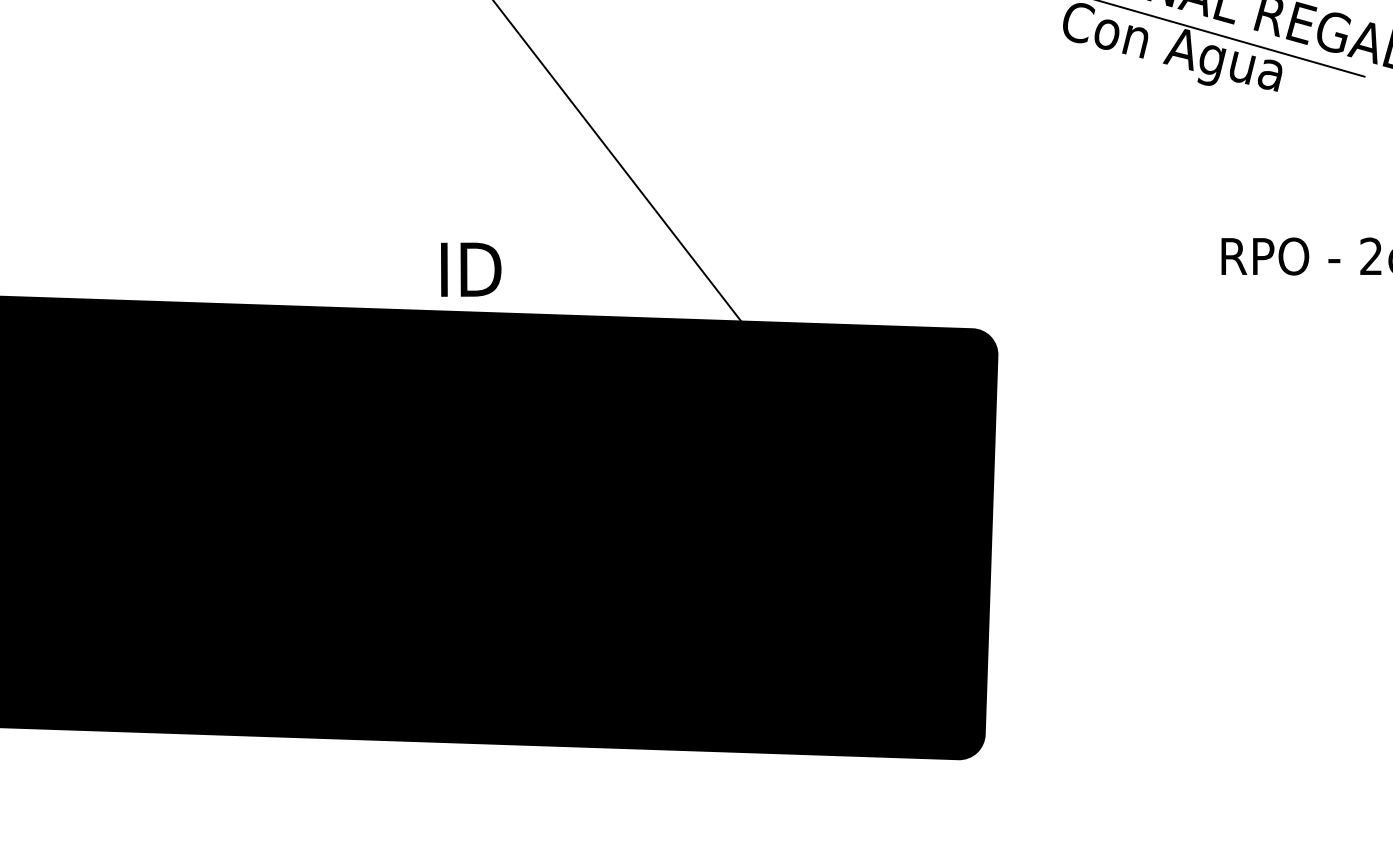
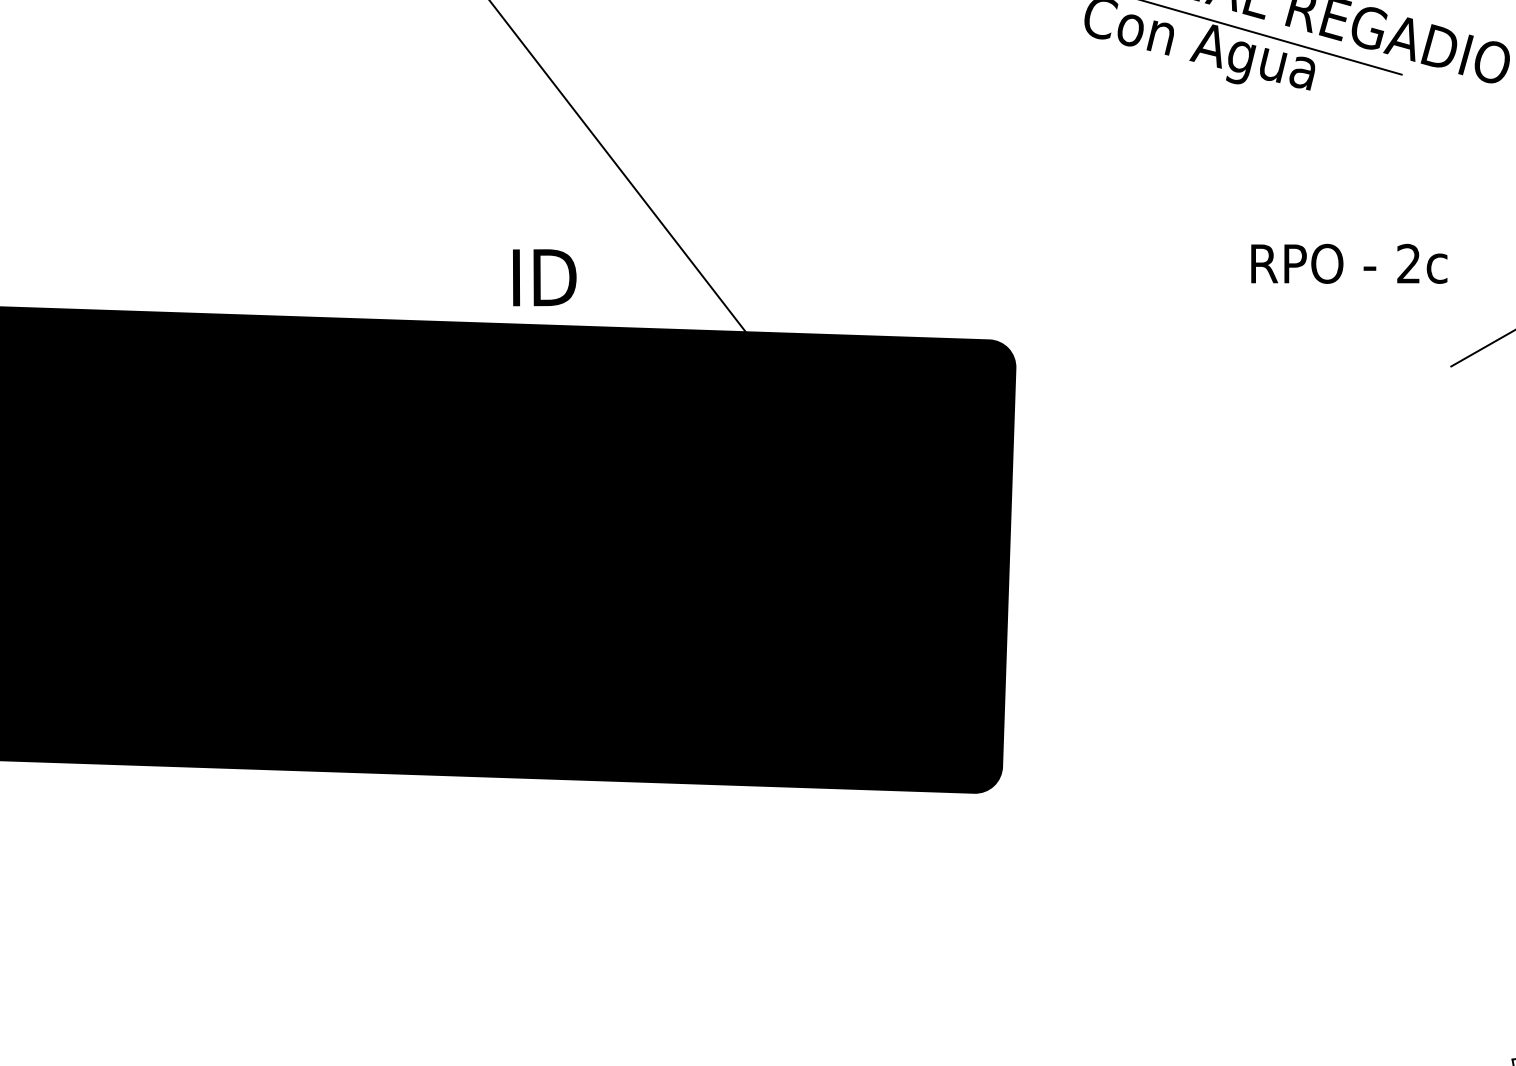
text: (470, 269) -> (544, 277), moved

